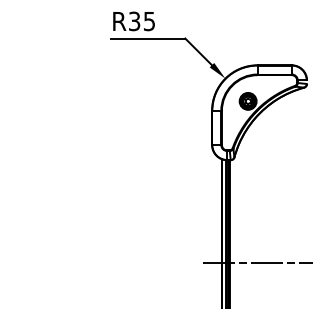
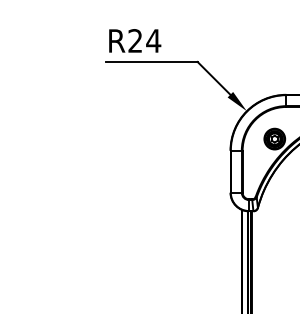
text: (142, 21) -> (145, 41), R35 -> R24

